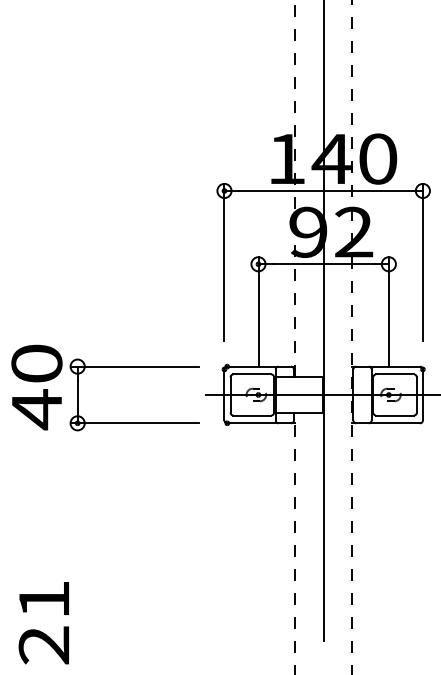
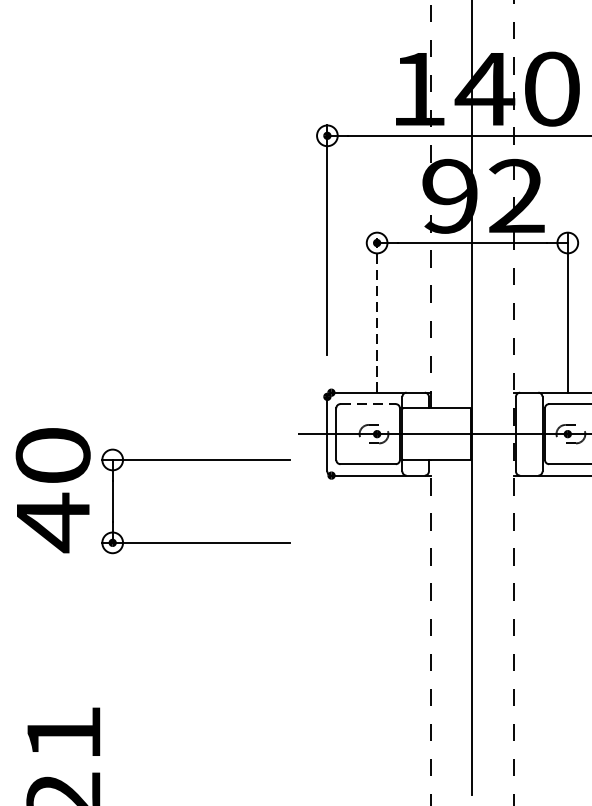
line: (258, 311) -> (377, 312), solid -> dashed
part: (105, 367) -> (153, 461), moved
line: (252, 374) -> (368, 404), solid -> dashed

